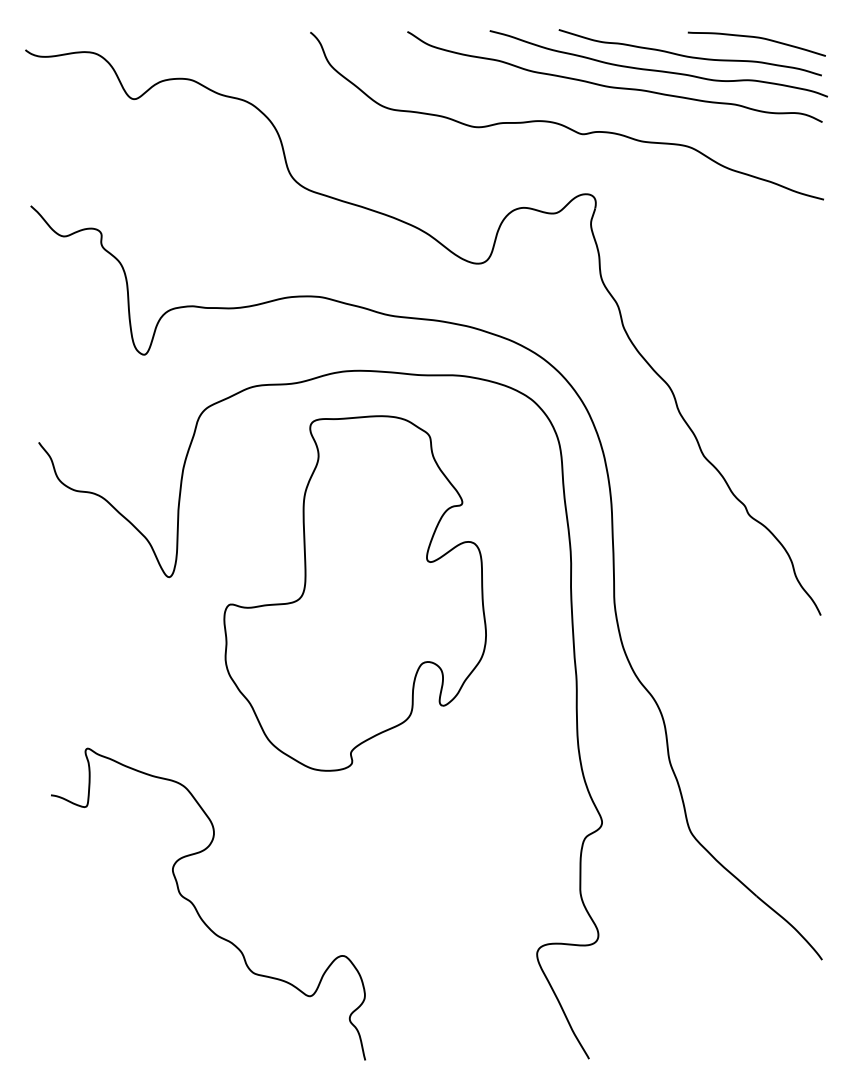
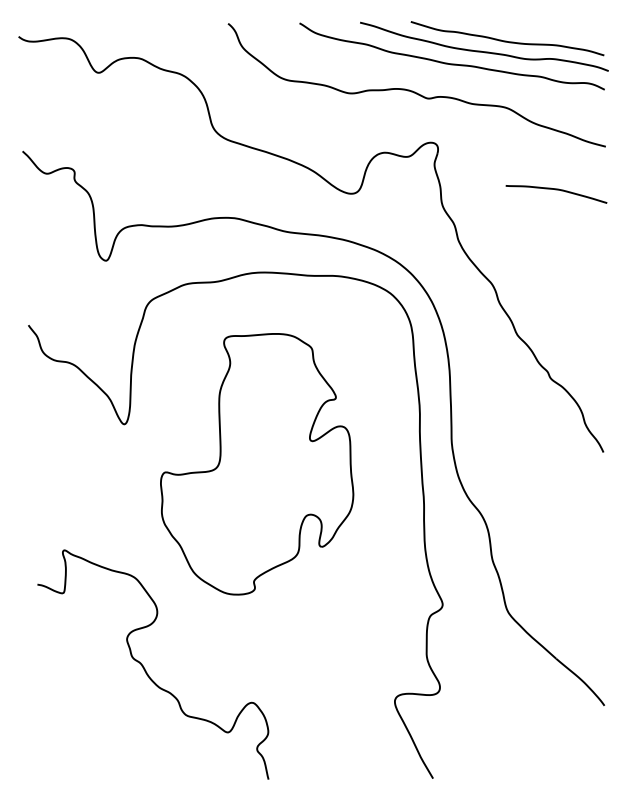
curve: (756, 38) -> (556, 190), moved
part: (355, 593) -> (257, 464), moved

